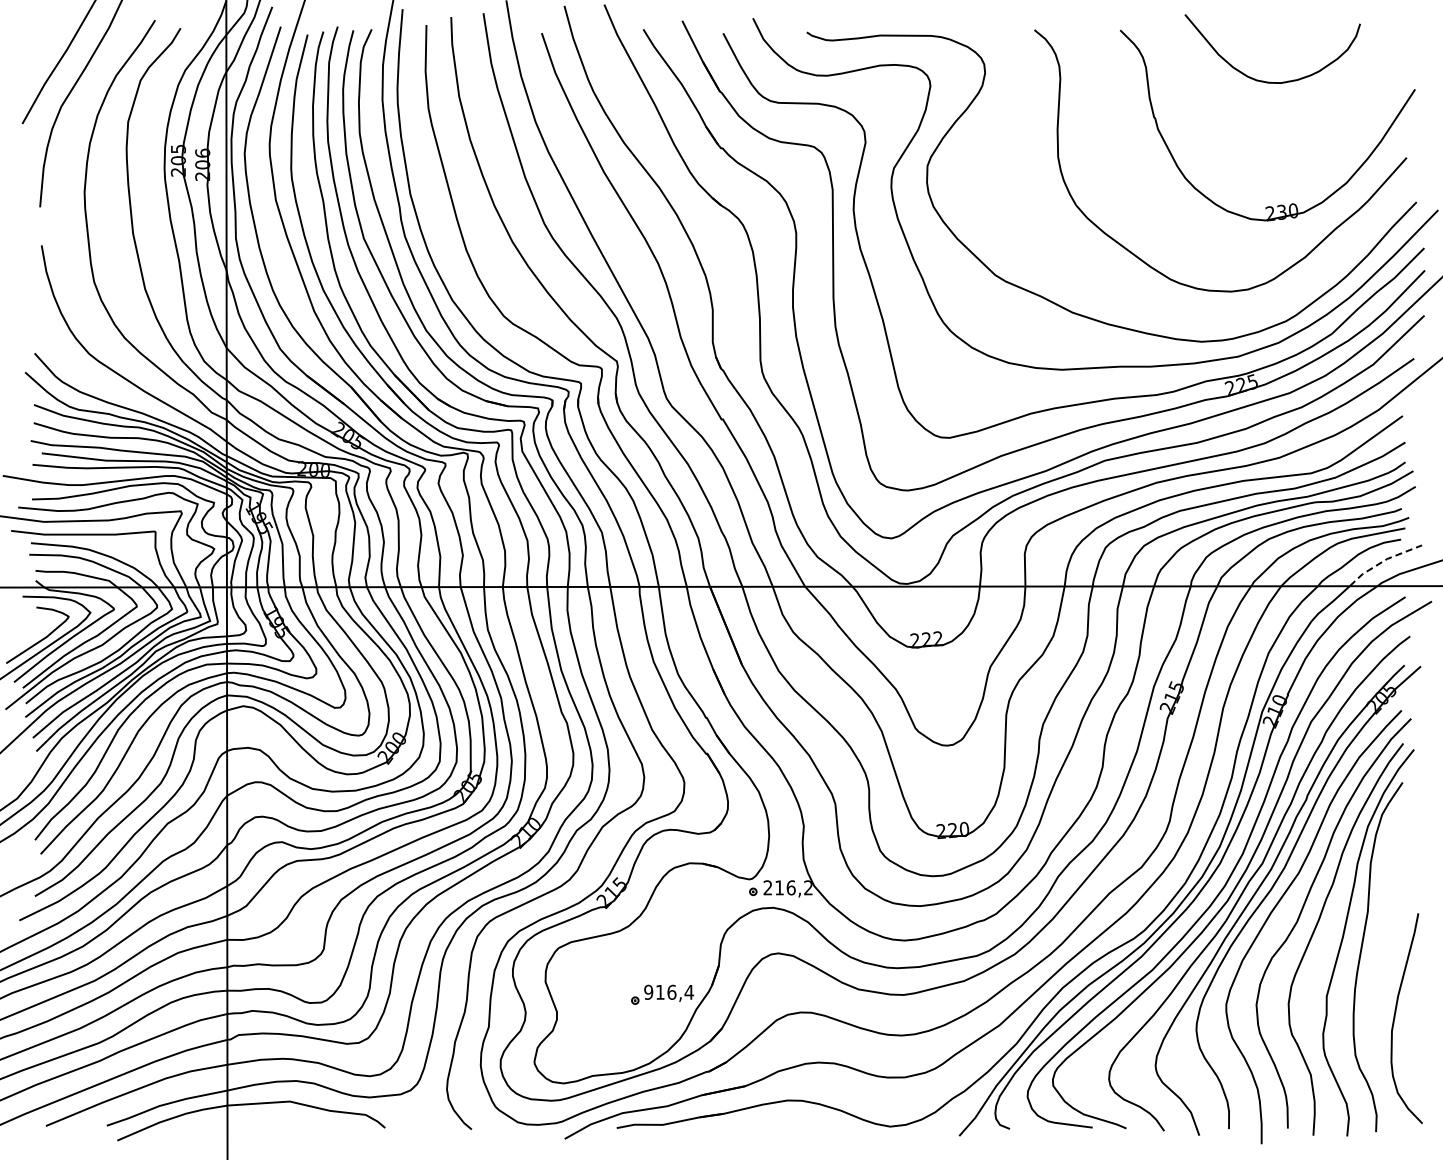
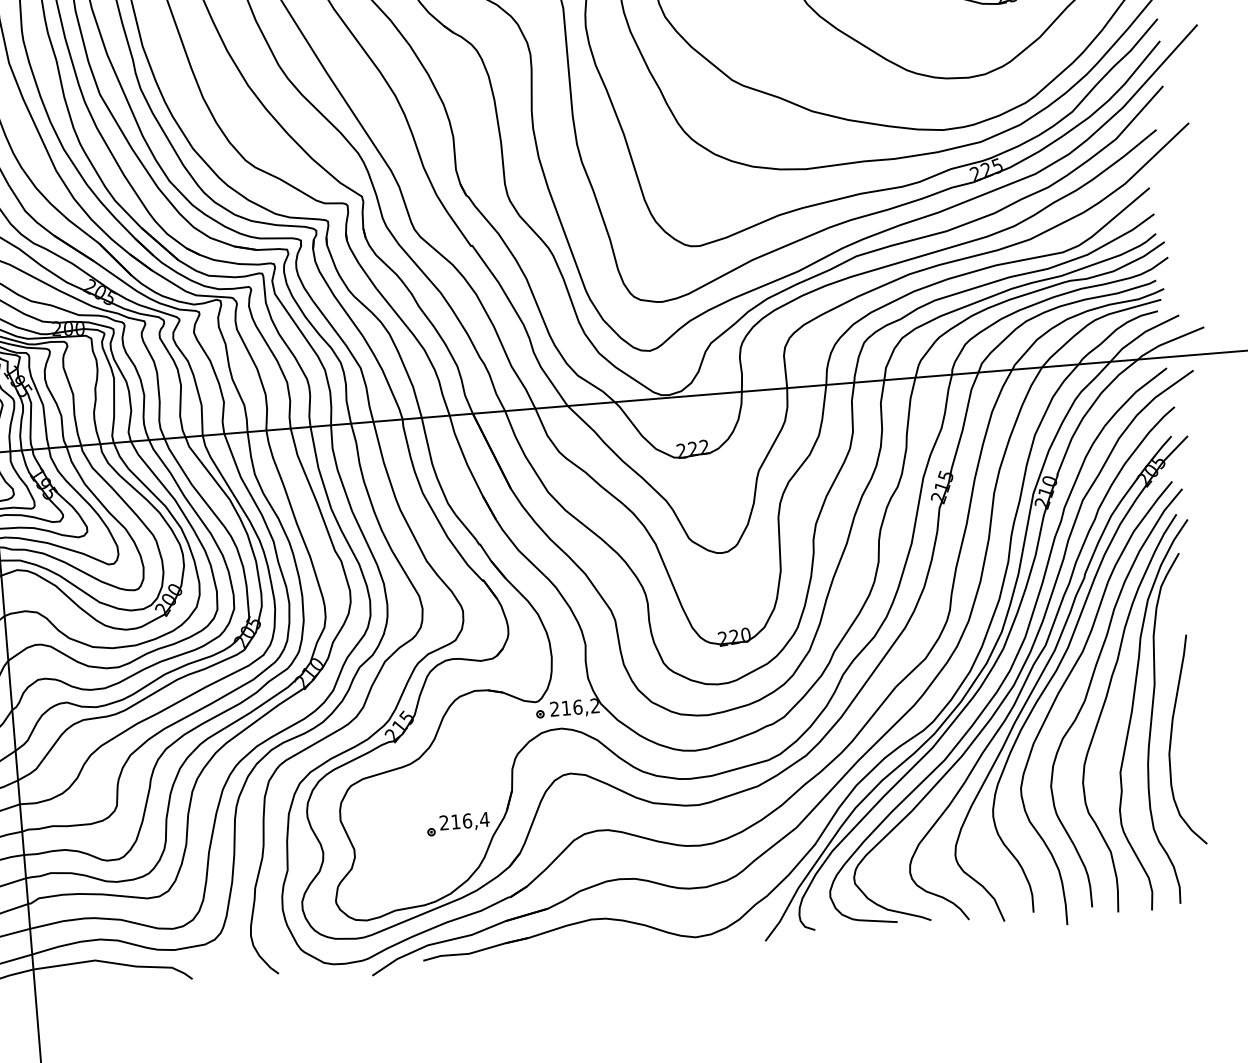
line: (1383, 561) -> (1142, 334), dashed -> solid
text: (648, 992) -> (444, 823), 916,4 -> 216,4
curve: (1395, 1018) -> (1171, 741), moved

